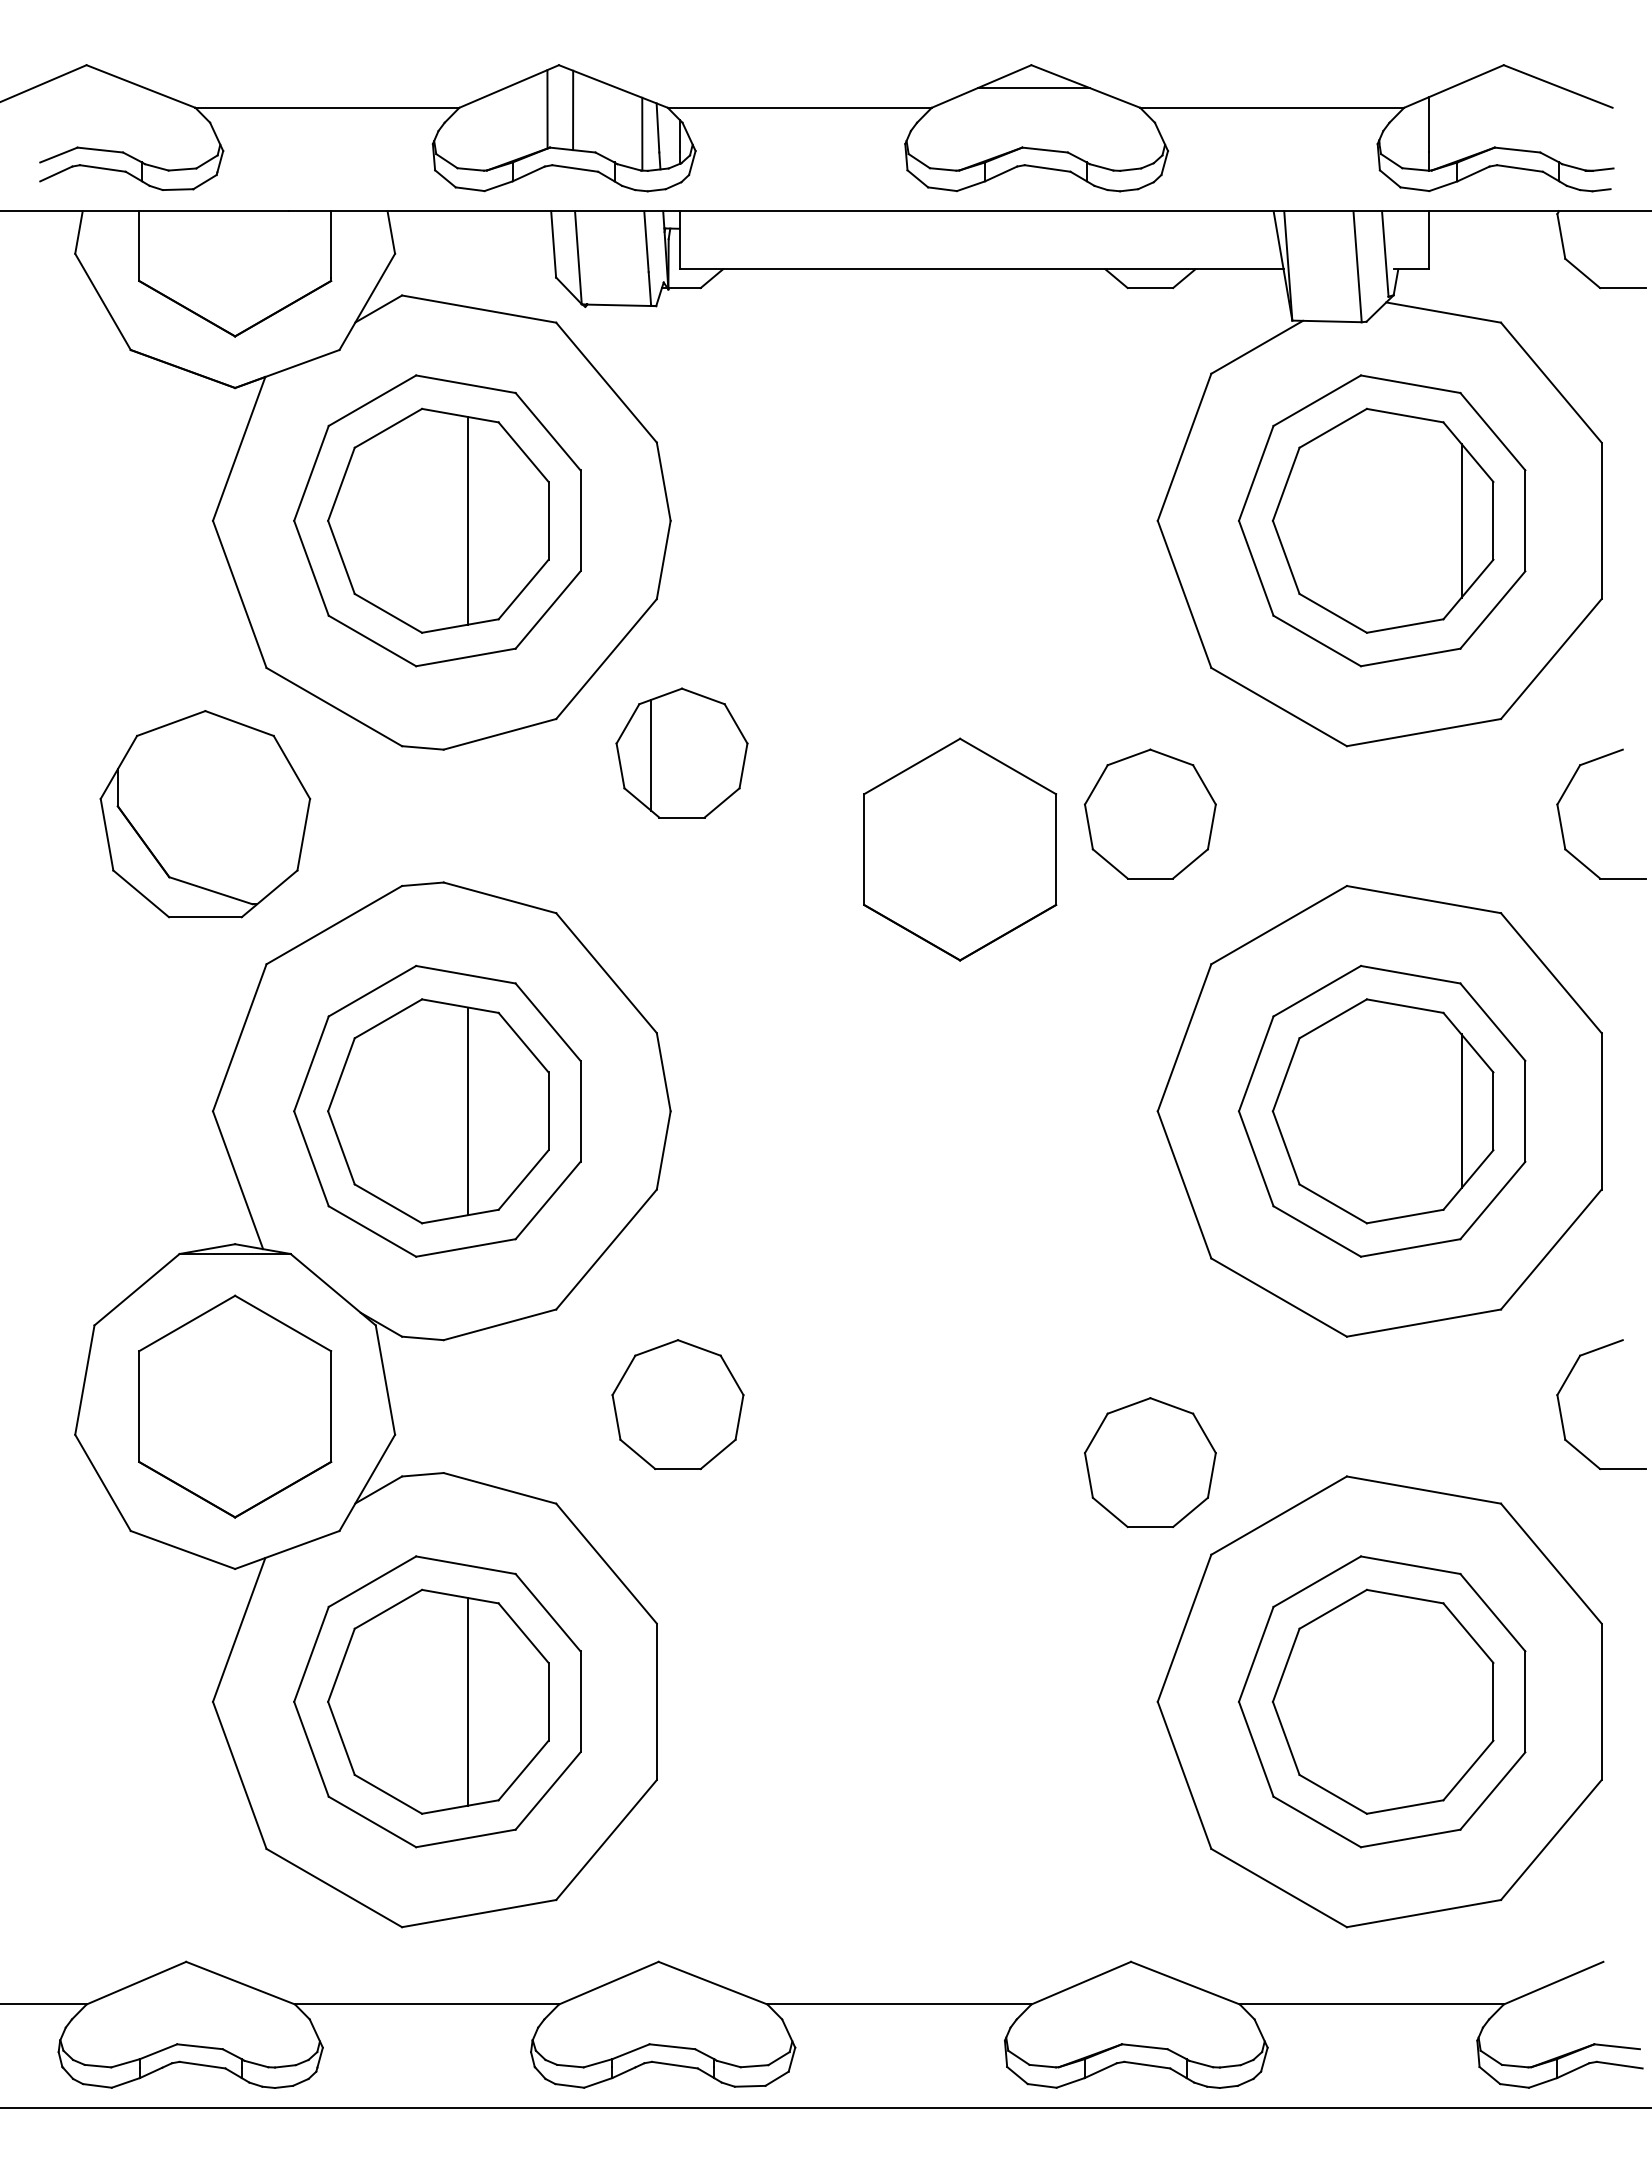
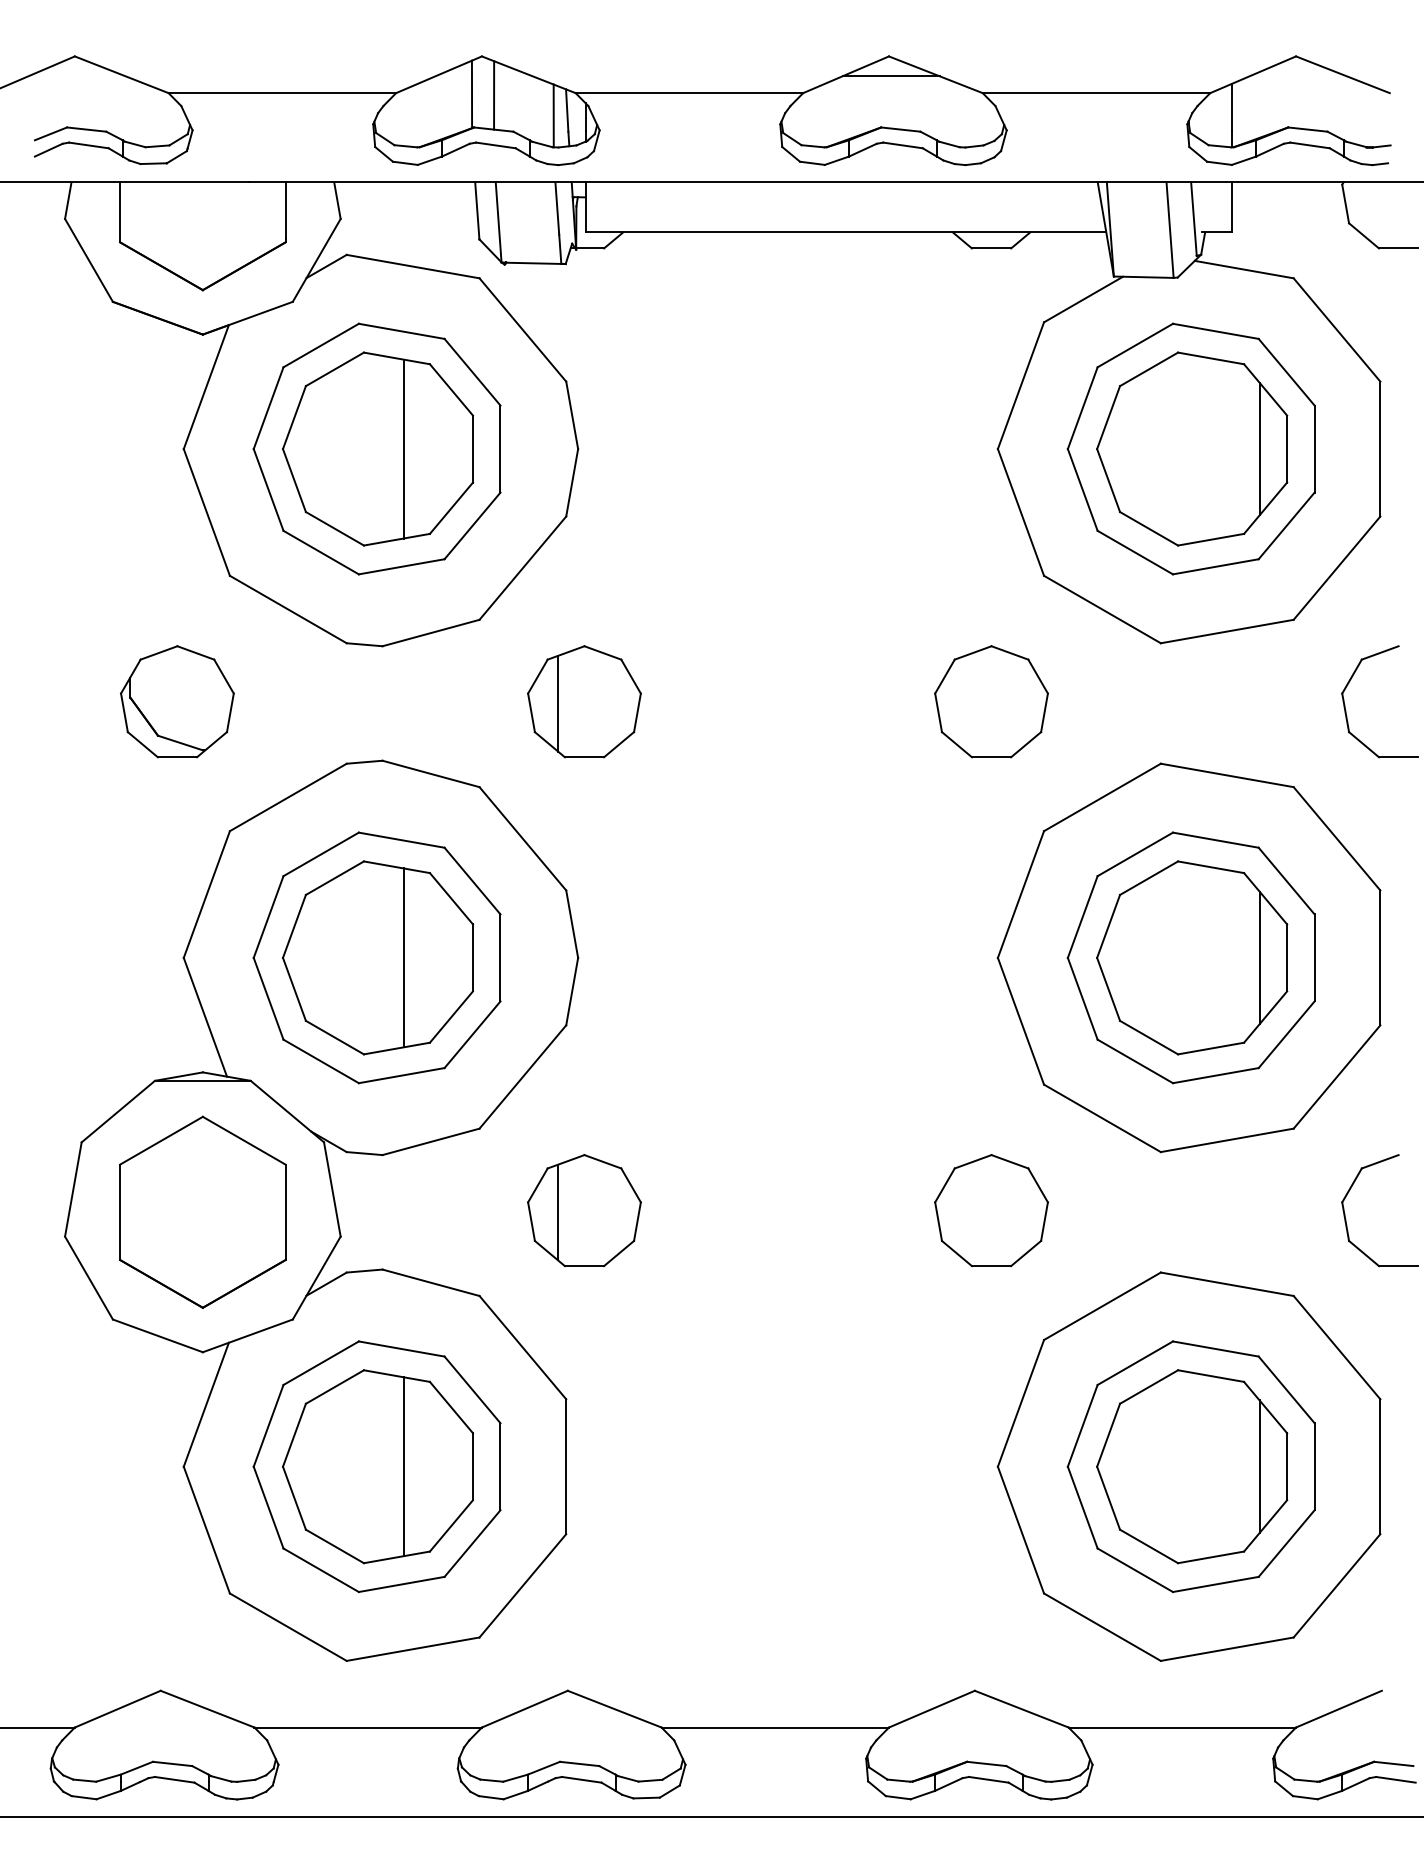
part: (681, 752) -> (584, 701), moved
part: (205, 813) -> (177, 701), size x0.62
part: (960, 849) -> (827, 732), removed
line: (647, 1406) -> (558, 1212), added
part: (1150, 1462) -> (991, 1210), moved
line: (1461, 1701) -> (1259, 1466), added

